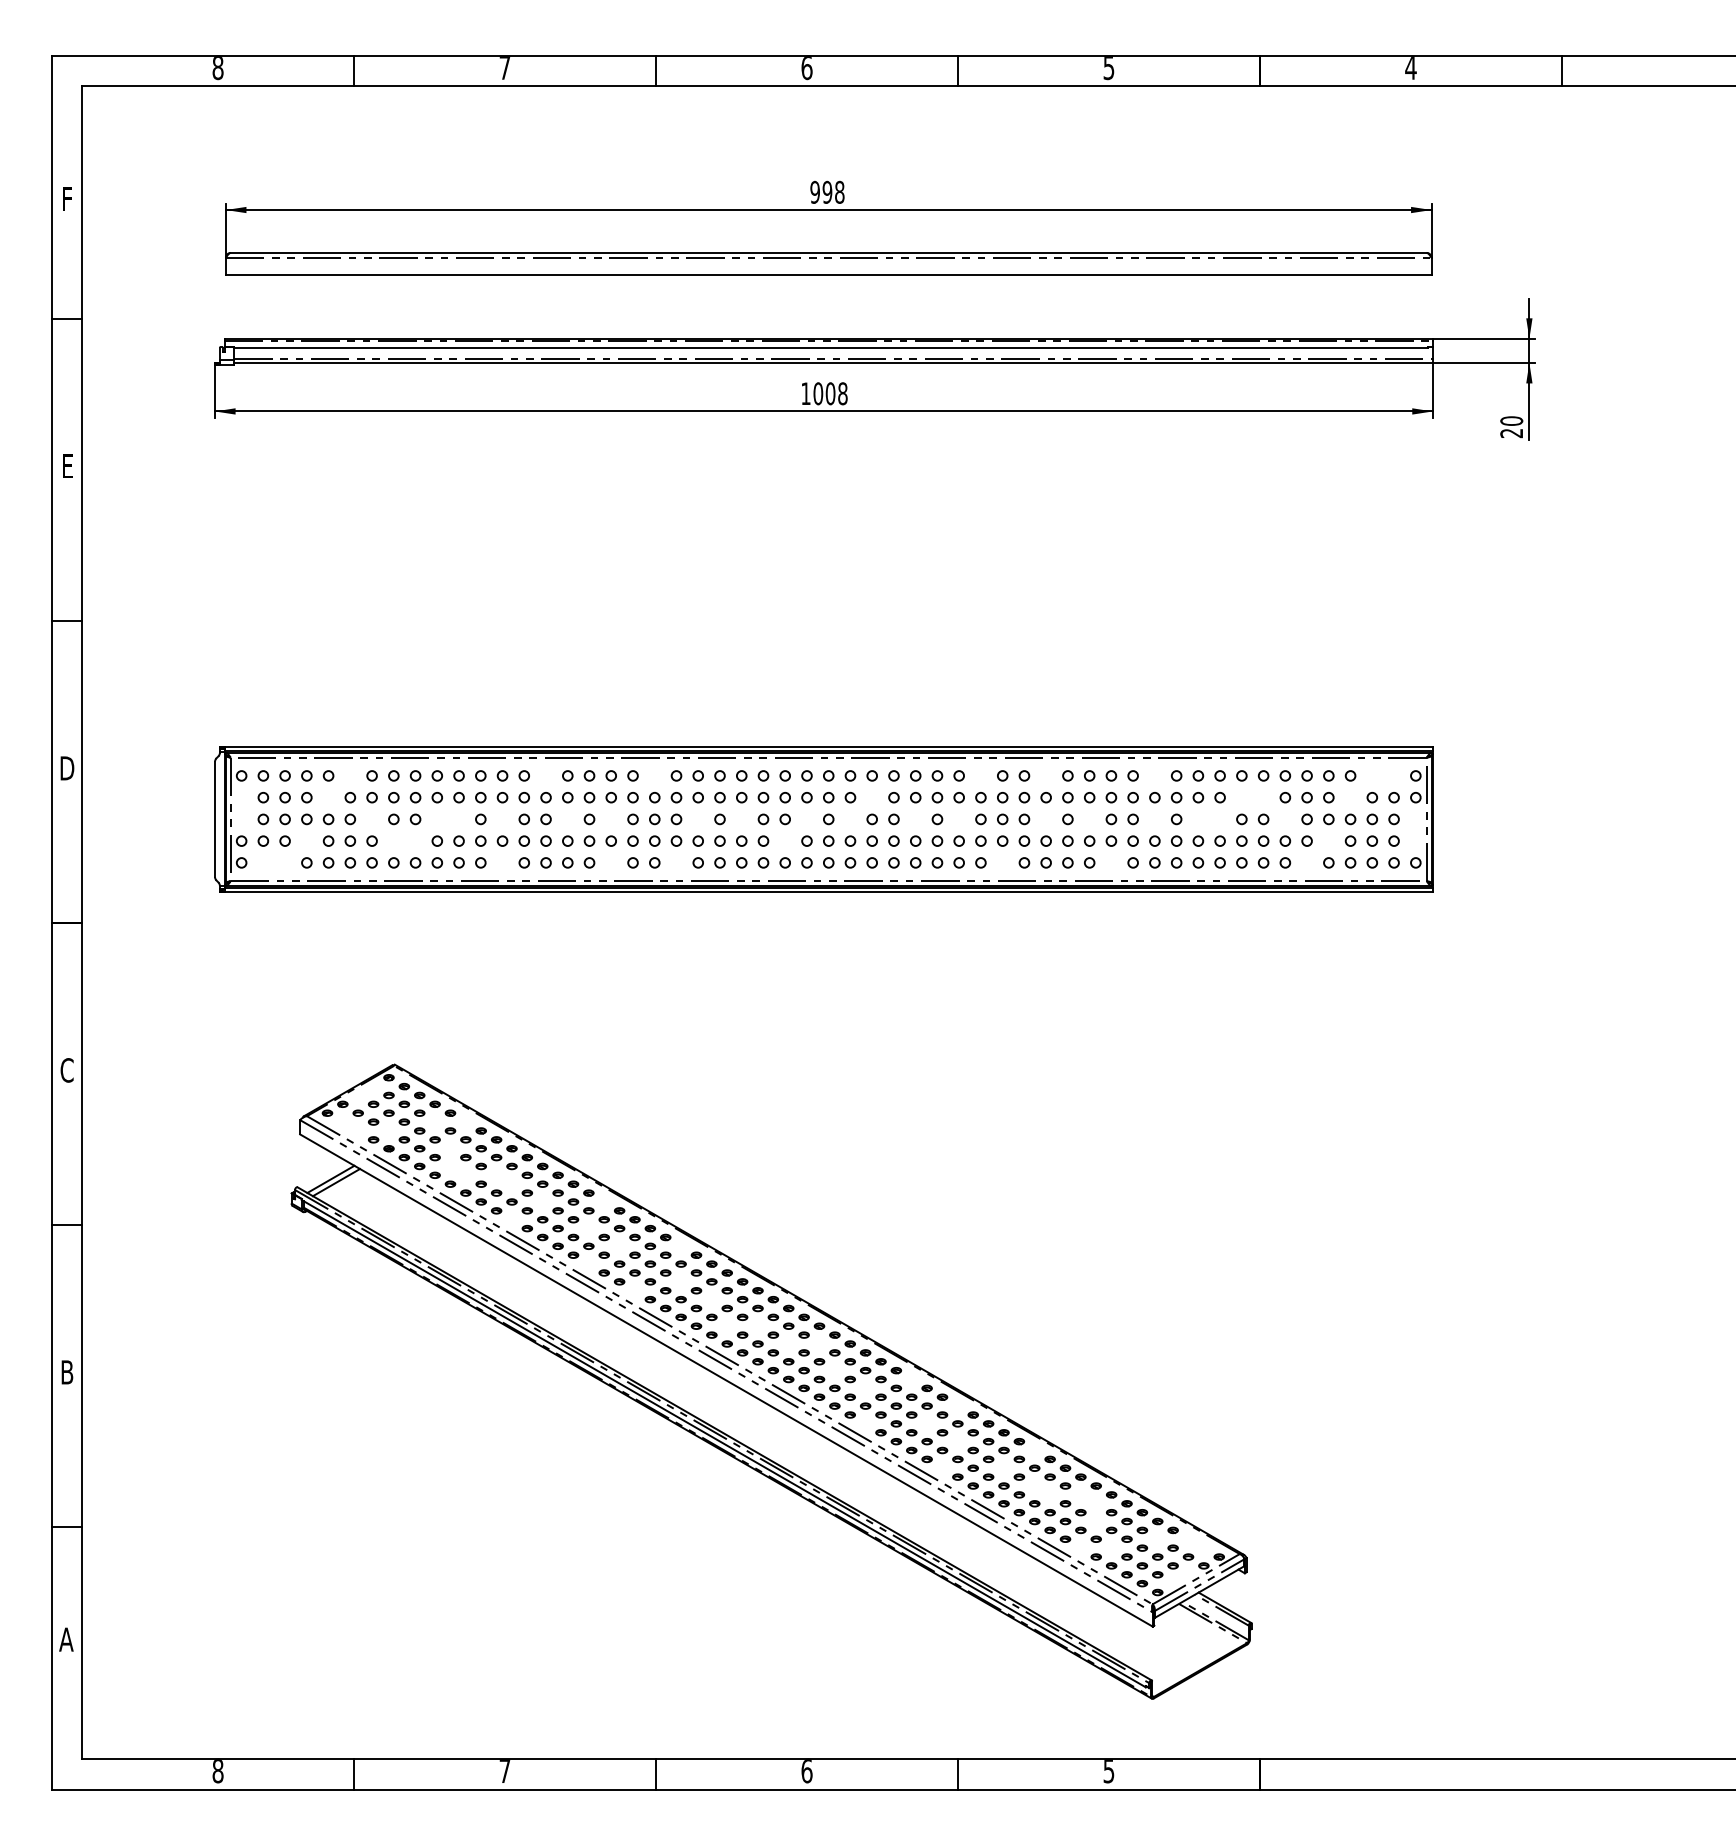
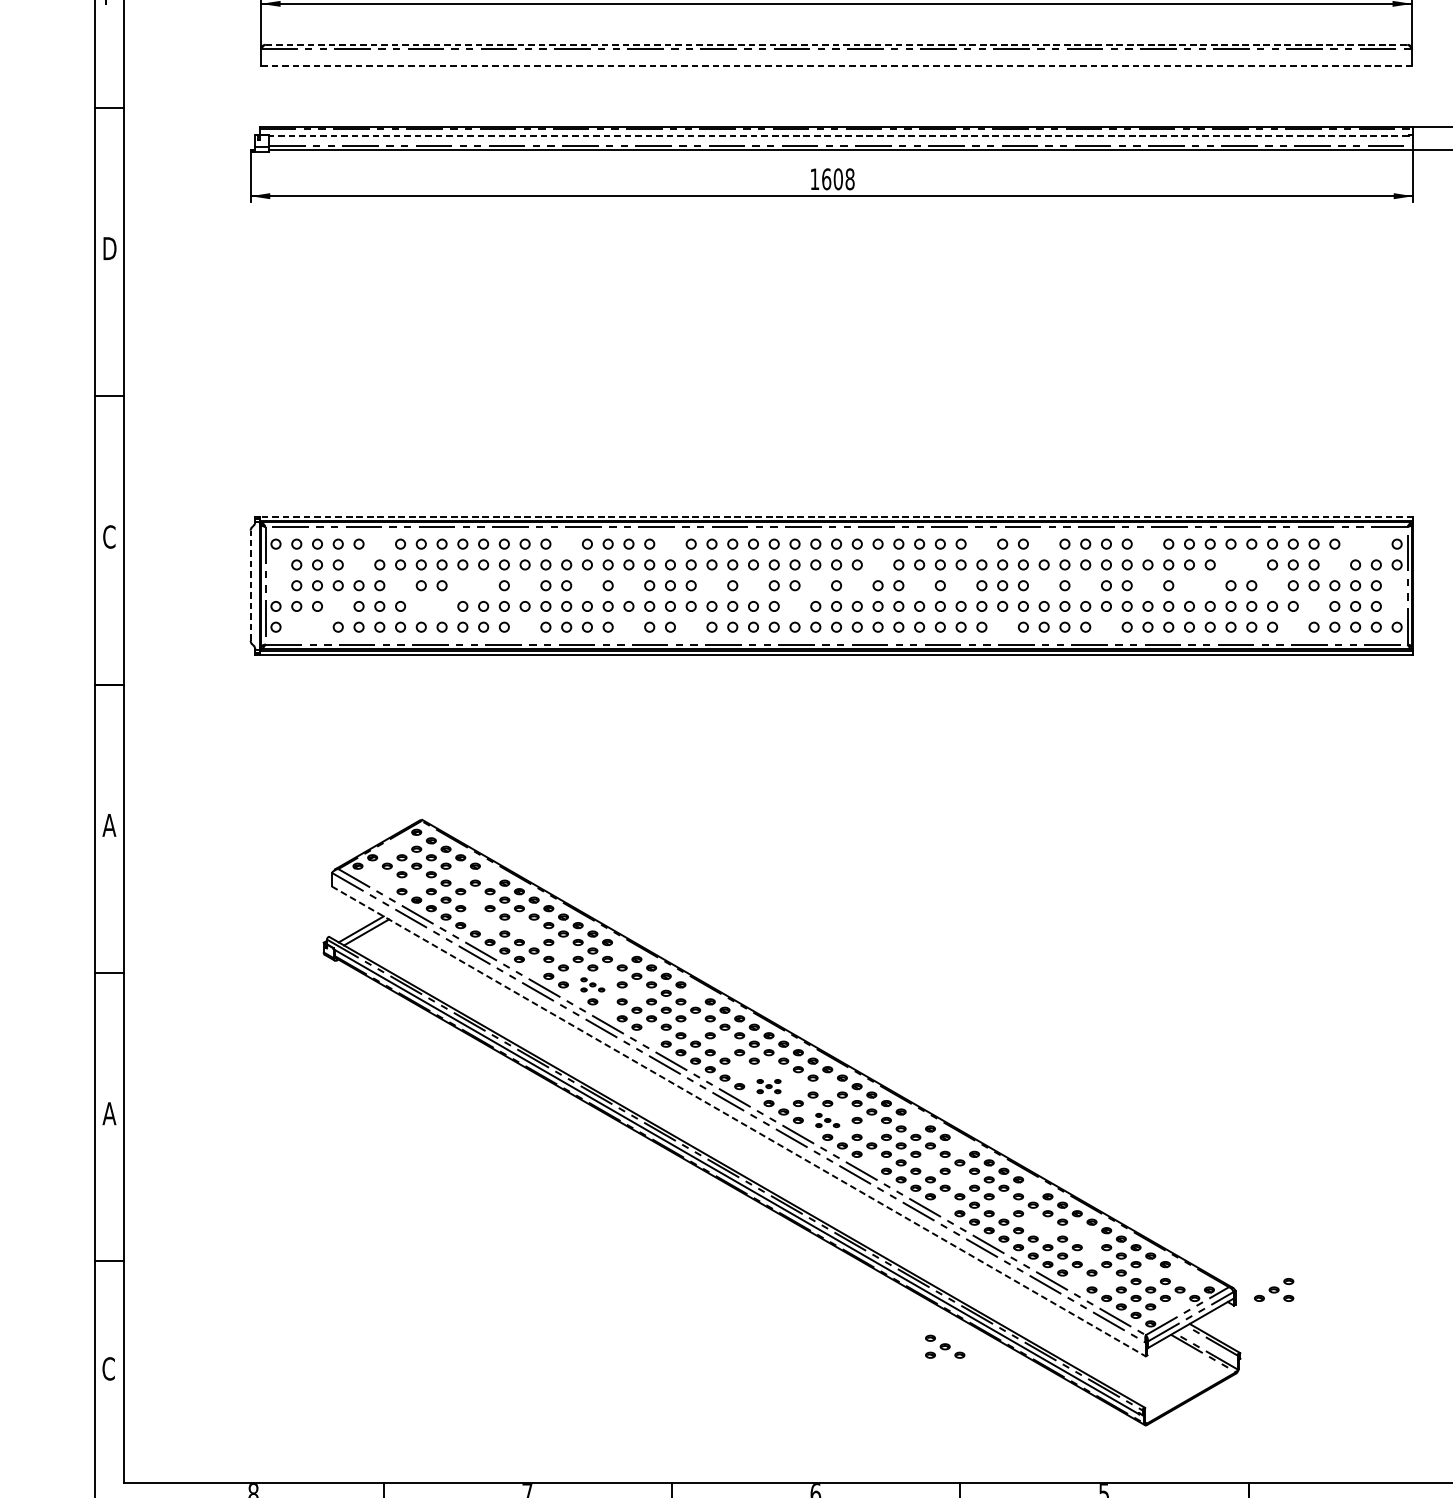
line: (828, 252) -> (836, 44), solid -> dashed
line: (828, 275) -> (836, 66), solid -> dashed
line: (831, 348) -> (839, 136), solid -> dashed
text: (818, 393) -> (826, 179), 1008 -> 1608
text: (67, 466) -> (109, 248), E -> D
line: (828, 746) -> (836, 516), solid -> dashed
text: (67, 768) -> (109, 537), D -> C
line: (215, 819) -> (251, 585), solid -> dashed
text: (67, 1070) -> (109, 825), C -> A
part: (573, 1237) -> (592, 984), size x0.6
part: (757, 1343) -> (768, 1086), size x0.6
text: (67, 1372) -> (109, 1113), B -> A
part: (819, 1379) -> (827, 1120), size x0.6
line: (726, 1380) -> (738, 1121), solid -> dashed
part: (1287, 1556) -> (1274, 1289), added
part: (942, 1616) -> (945, 1346), added
text: (66, 1639) -> (108, 1368), A -> C

